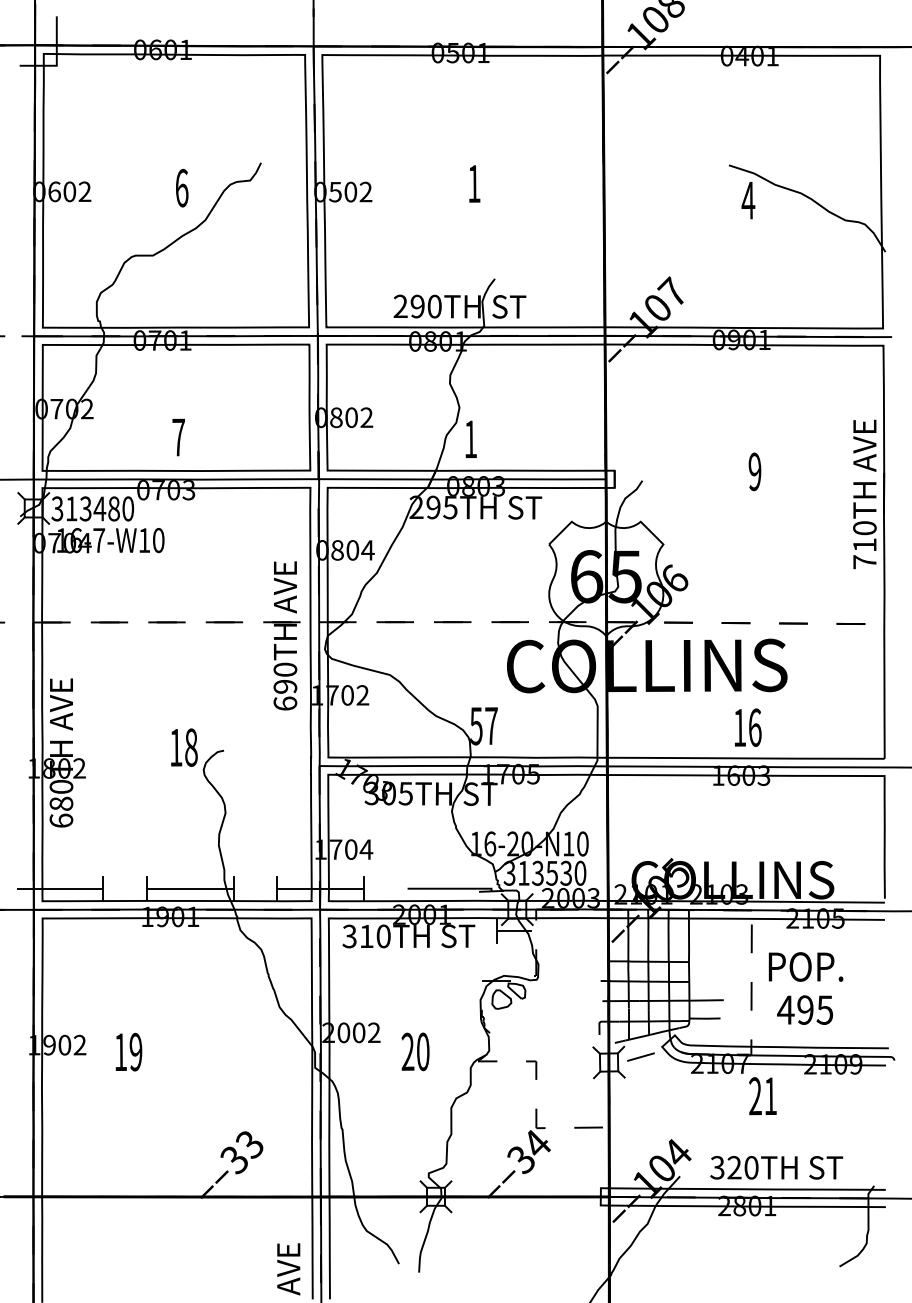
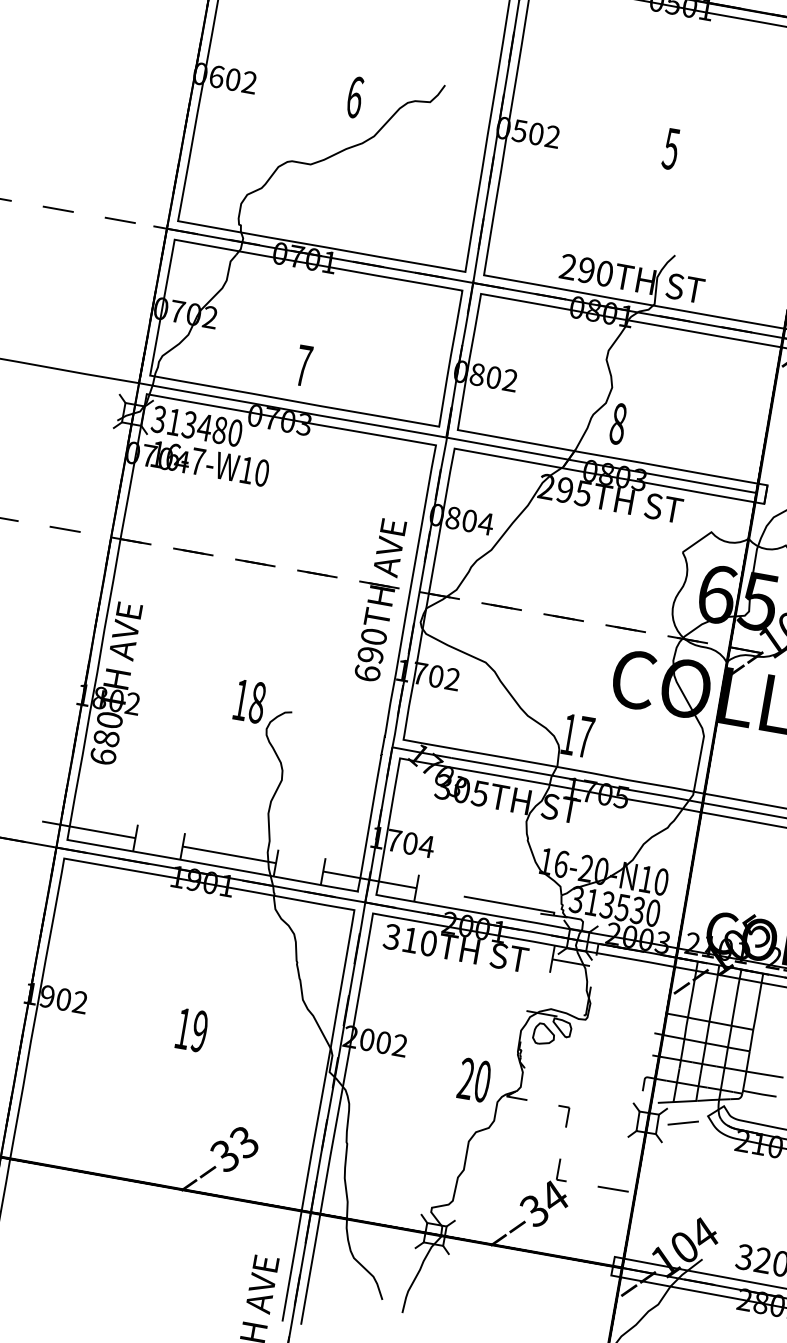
text: (473, 184) -> (670, 149), 1 -> 5
text: (470, 439) -> (617, 423), 1 -> 8
text: (476, 726) -> (569, 734), 57 -> 17
text: (128, 1051) -> (191, 1029), moved
text: (415, 1051) -> (474, 1079), moved

